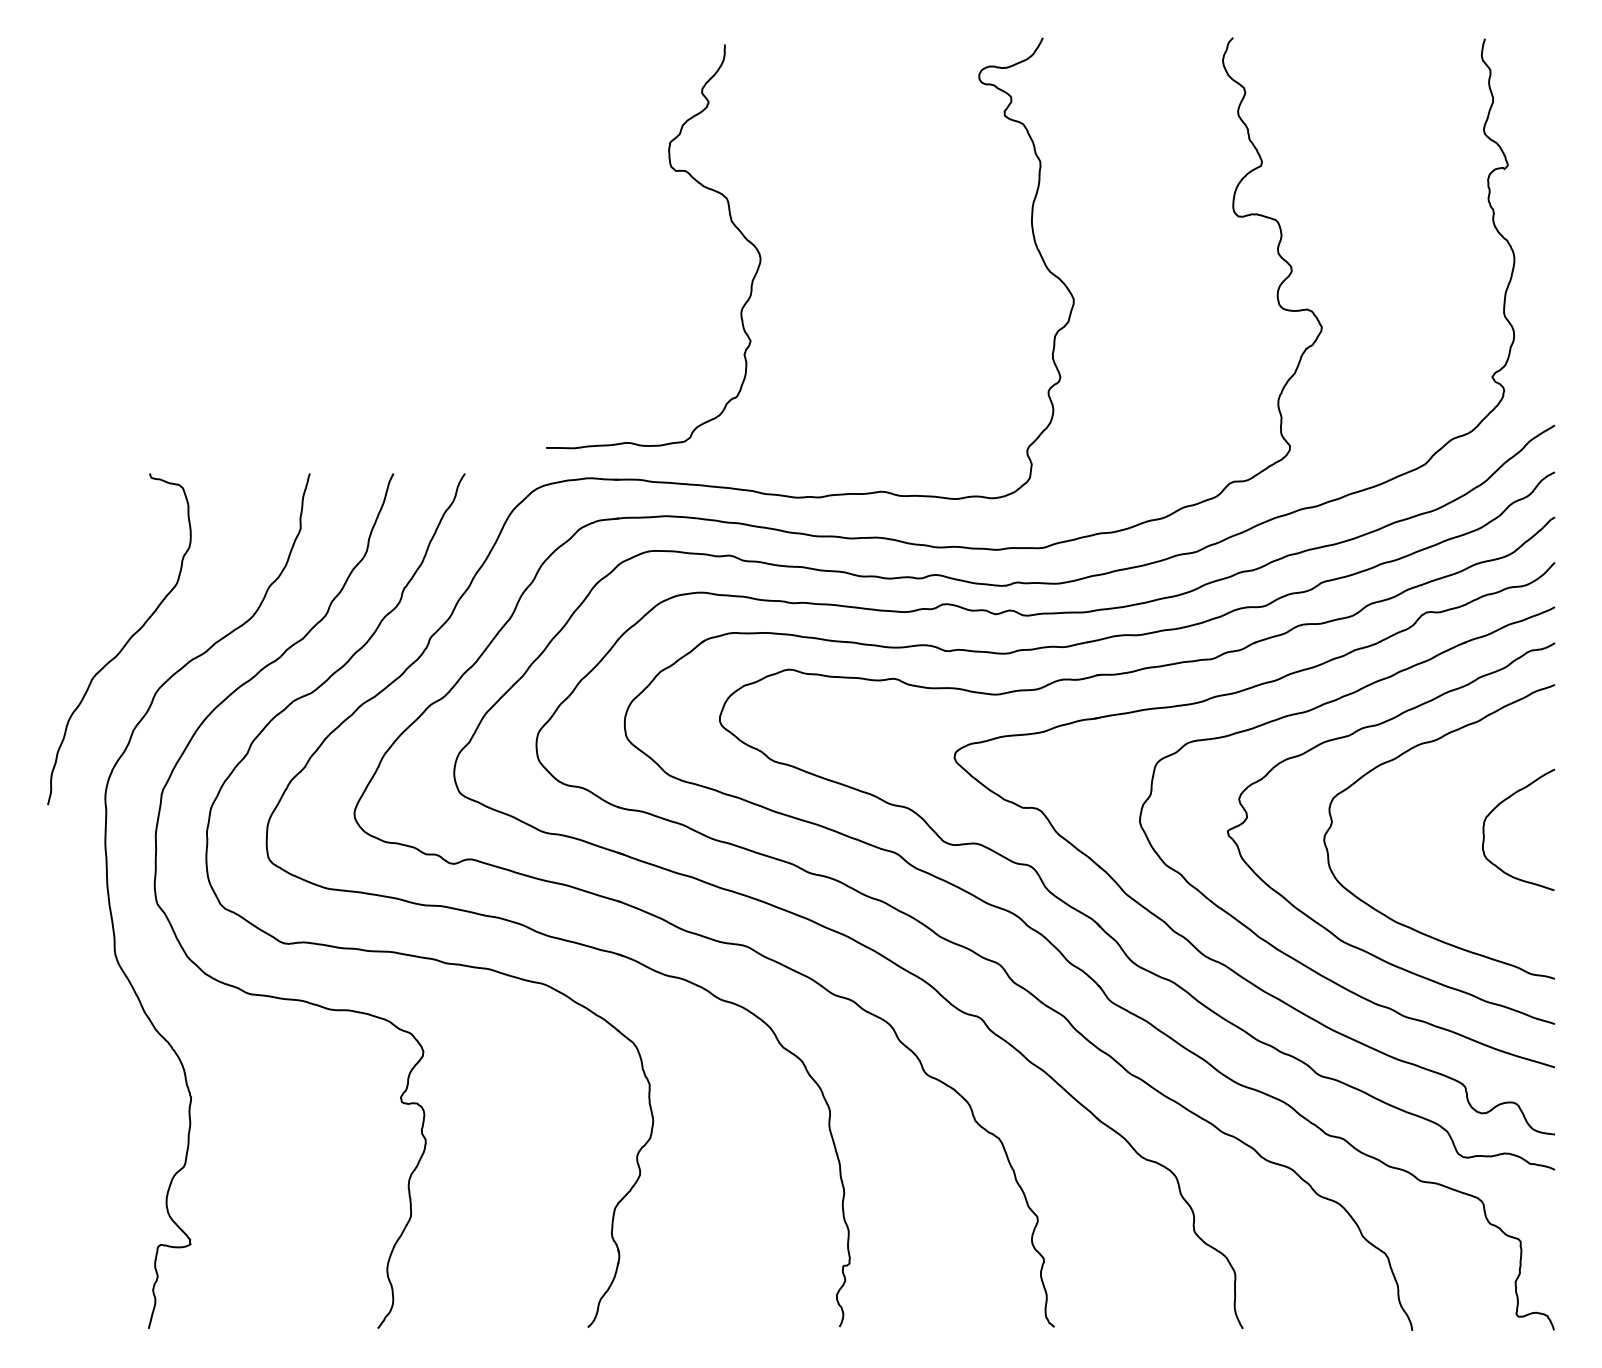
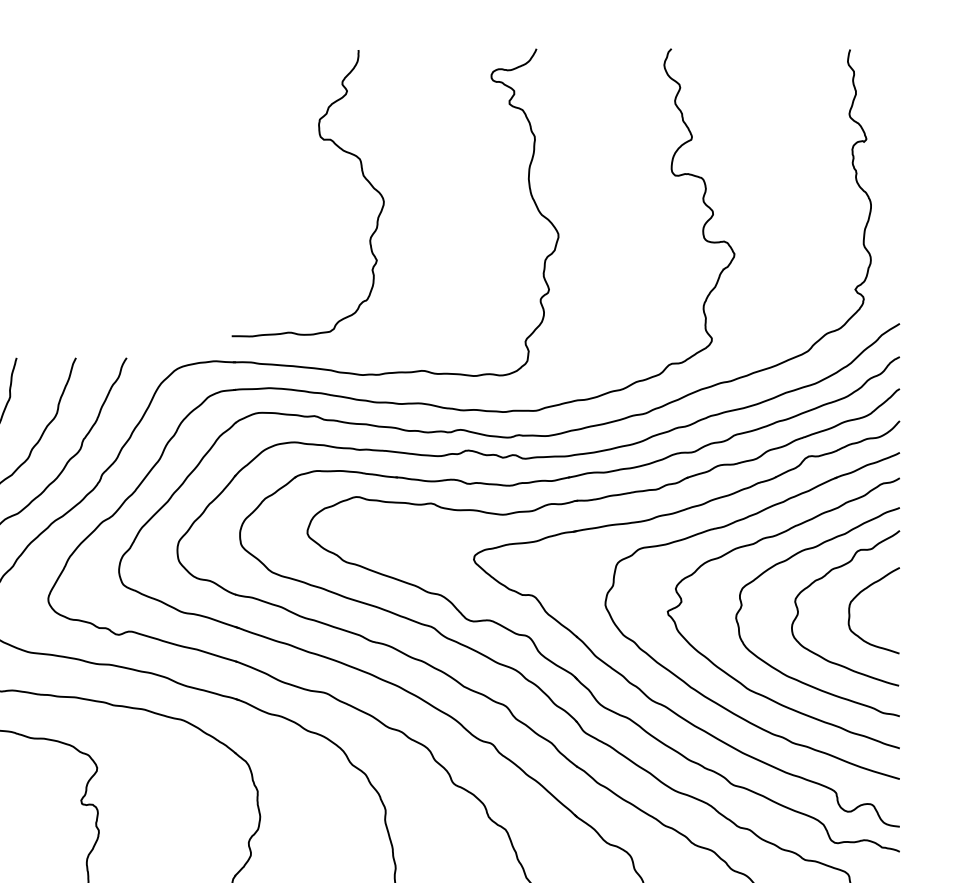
curve: (699, 184) -> (340, 149), moved
curve: (1447, 783) -> (823, 577), added

